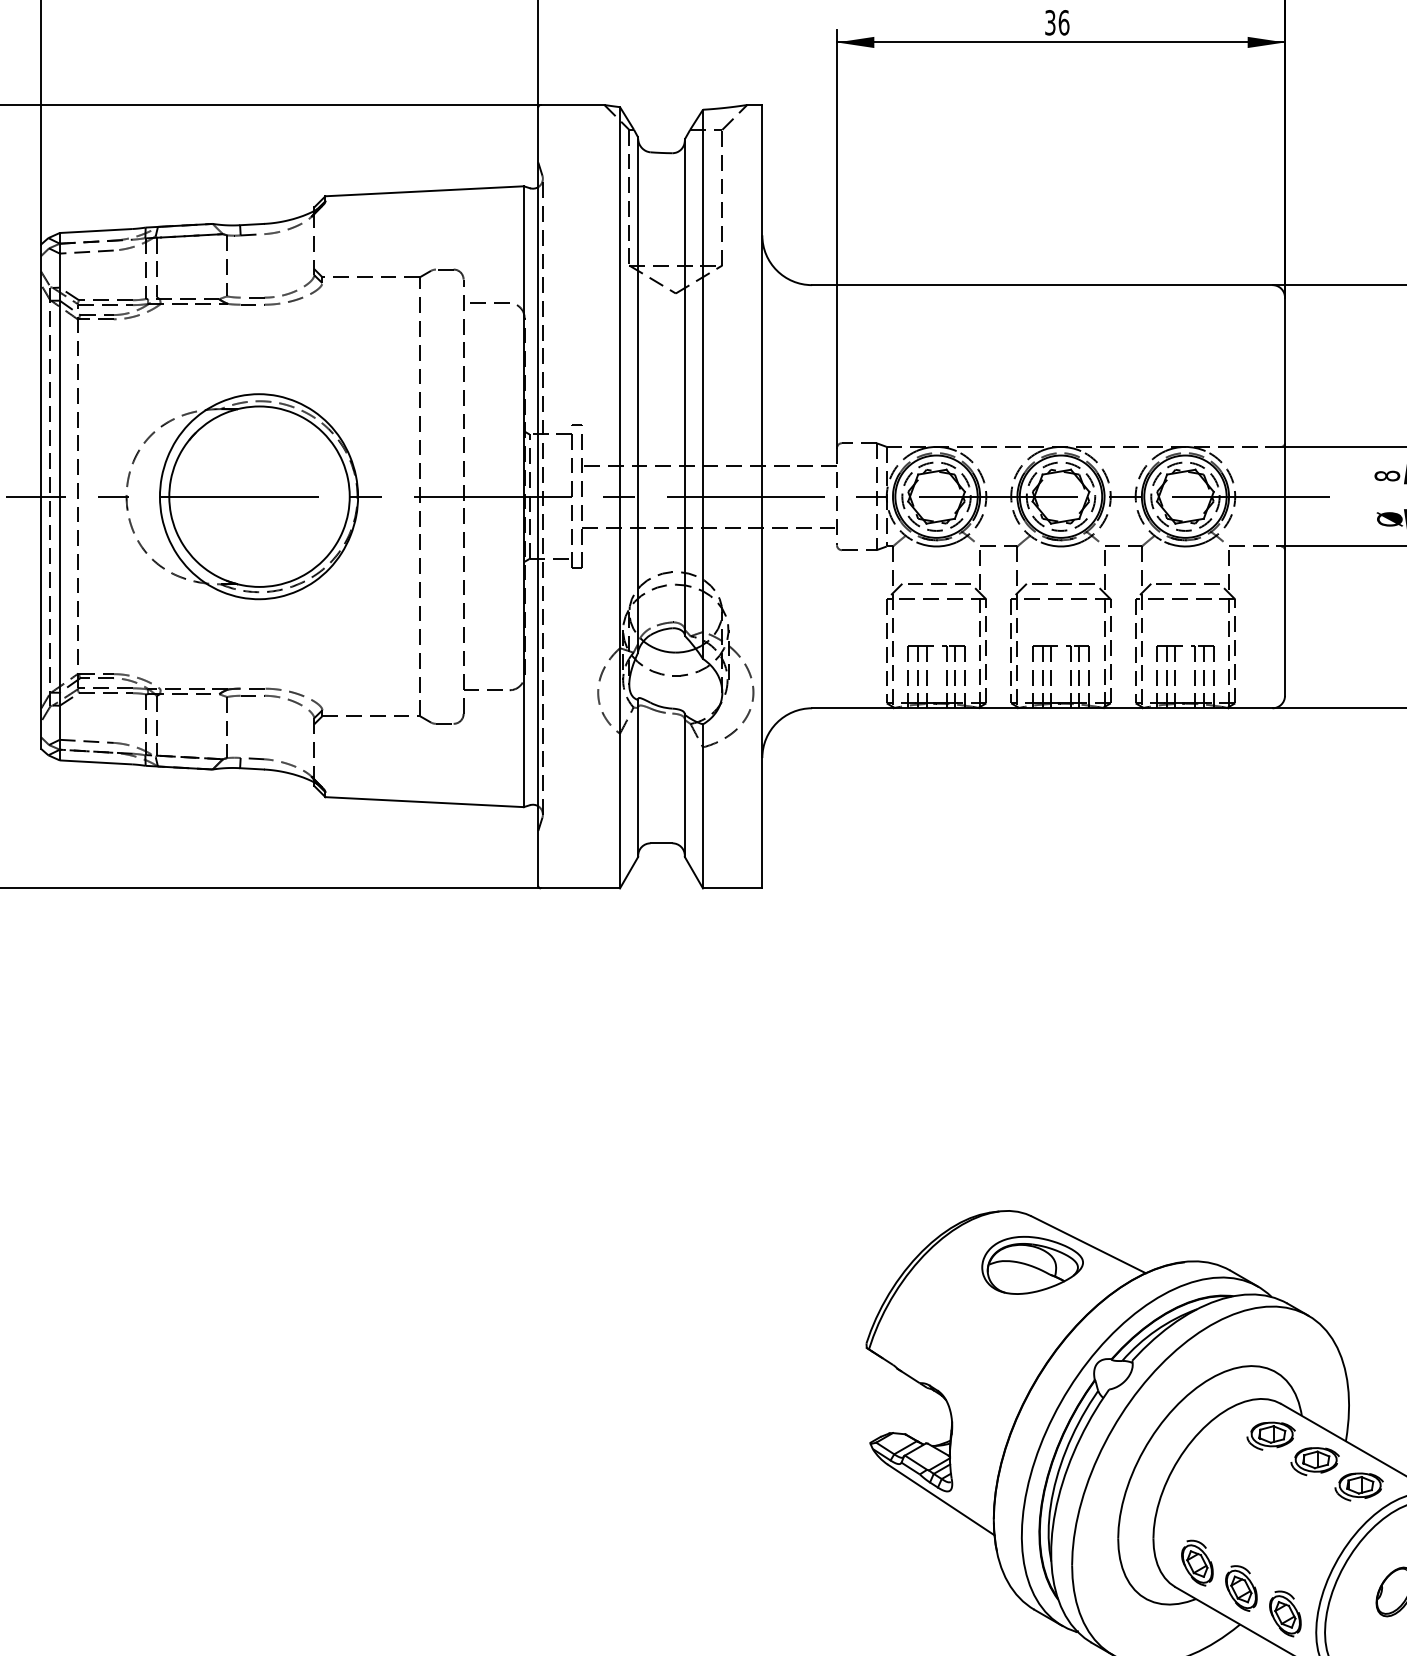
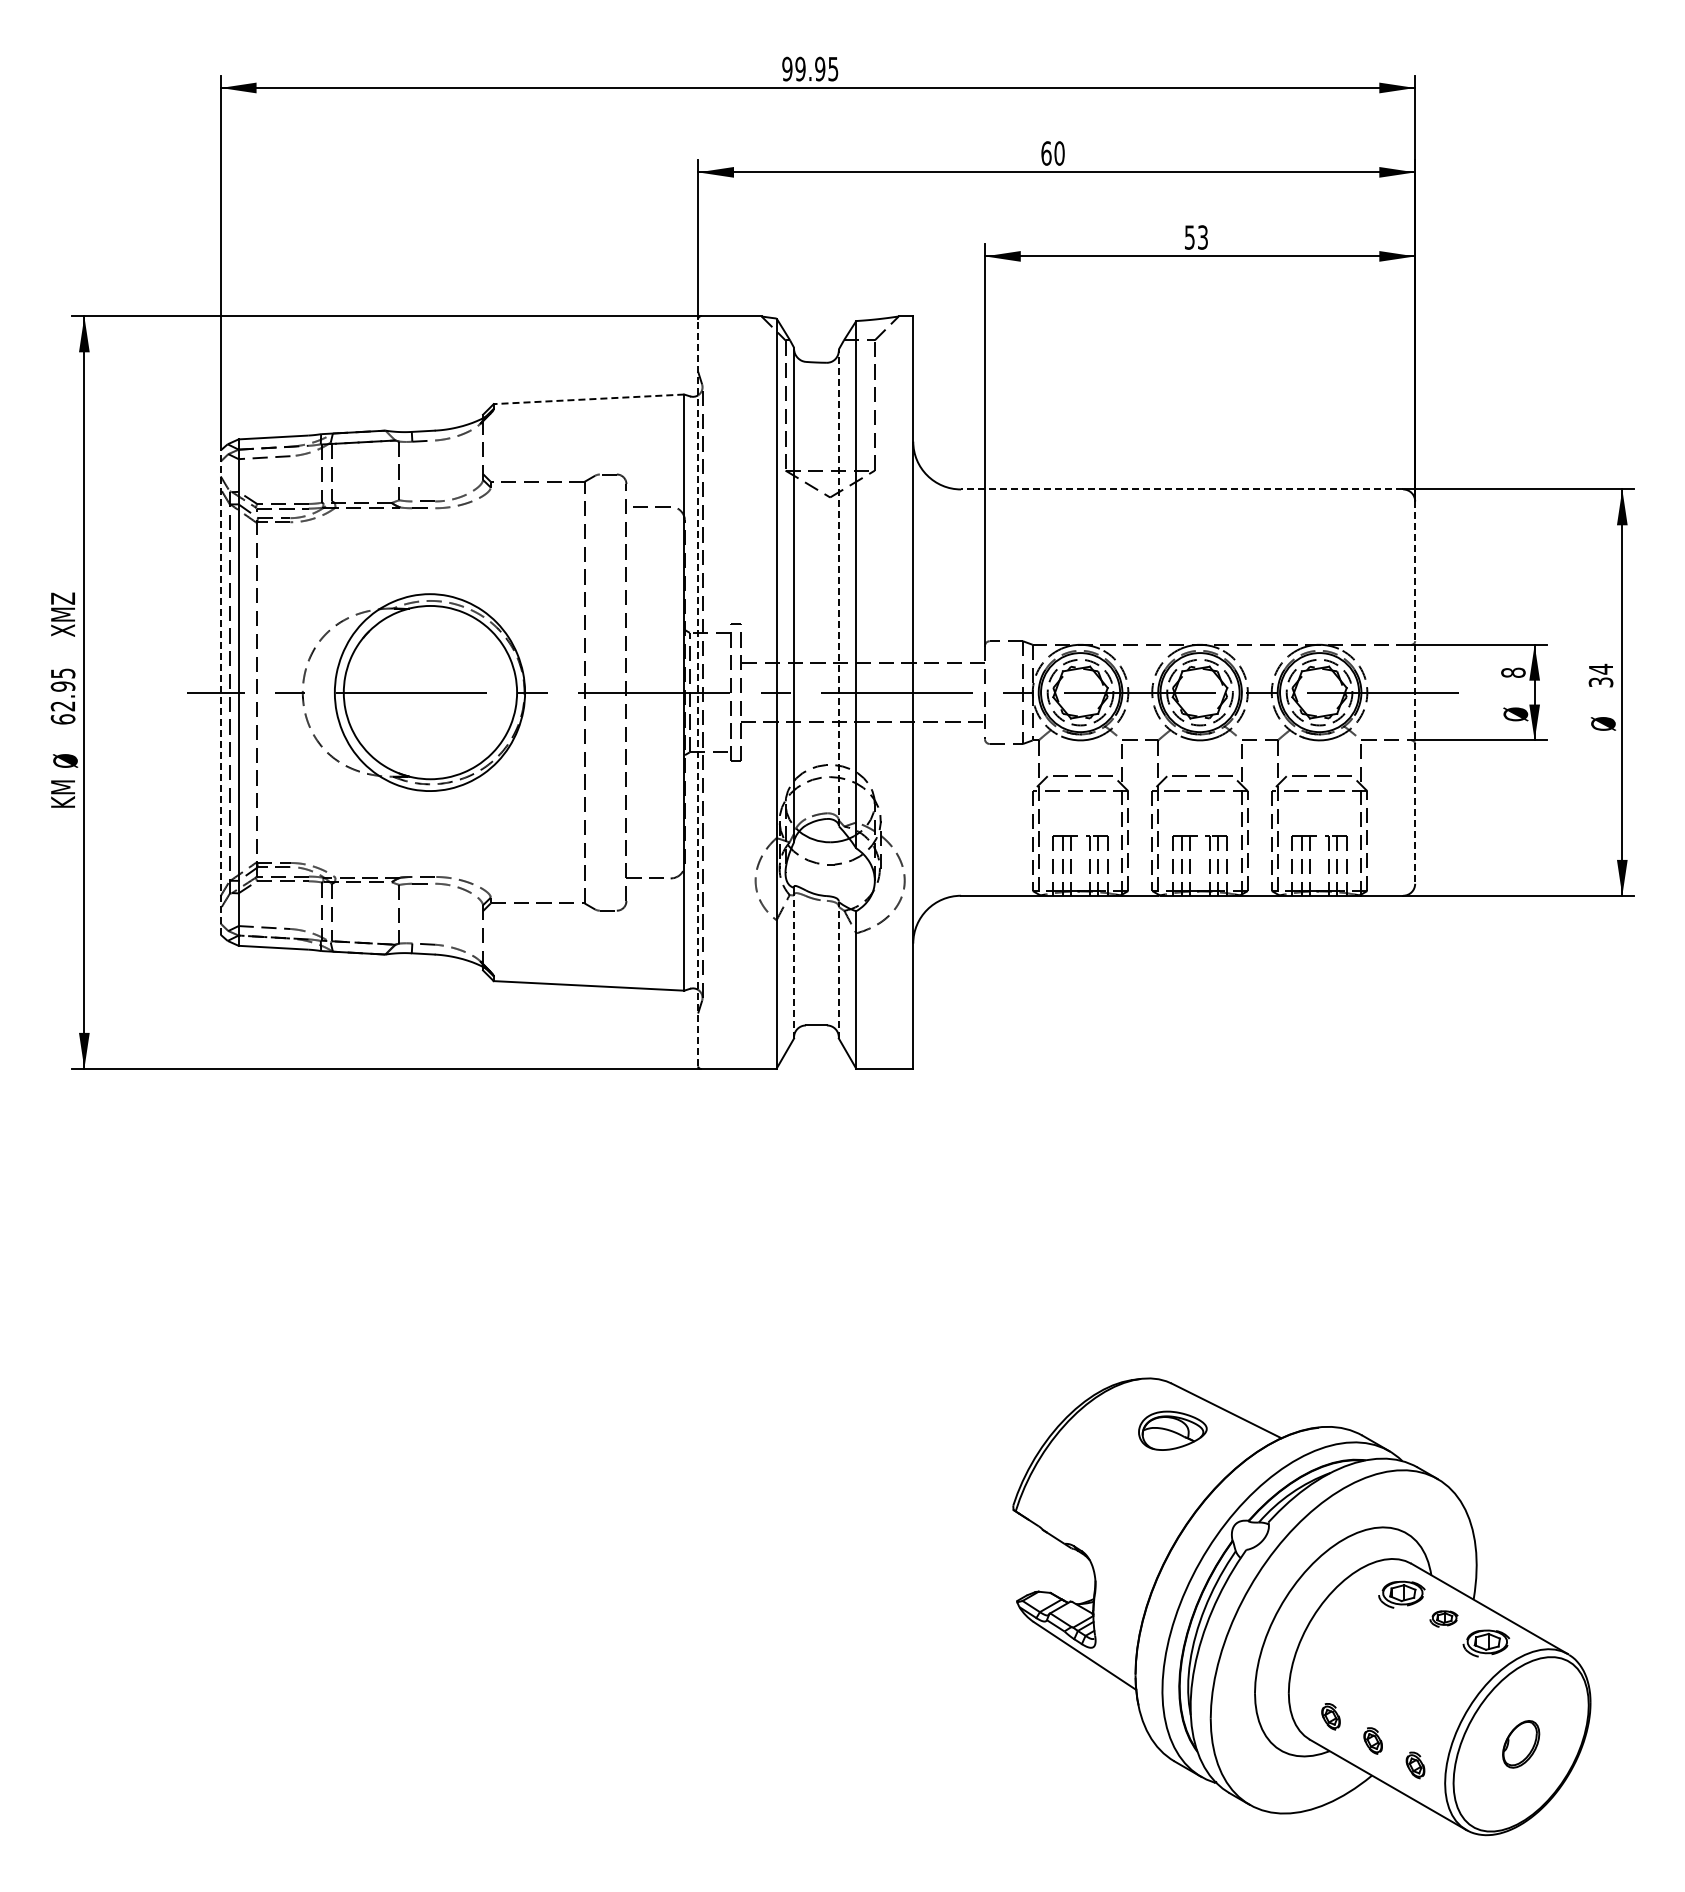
text: (1057, 22) -> (1196, 237), 36 -> 53
line: (424, 191) -> (588, 399), solid -> dashed
line: (1041, 285) -> (1181, 489), solid -> dashed
line: (684, 387) -> (838, 587), solid -> dashed
line: (40, 496) -> (220, 692), solid -> dashed
line: (538, 496) -> (698, 692), solid -> dashed
line: (1285, 497) -> (1415, 693), solid -> dashed
line: (638, 777) -> (794, 962), solid -> dashed
line: (684, 785) -> (838, 969), solid -> dashed
part: (1032, 1265) -> (1172, 1430), size x0.7
part: (1314, 1460) -> (1443, 1618), size x0.6
part: (1196, 1562) -> (1330, 1716), size x0.6
part: (1240, 1587) -> (1372, 1740), size x0.6
part: (1285, 1614) -> (1415, 1765), size x0.6

